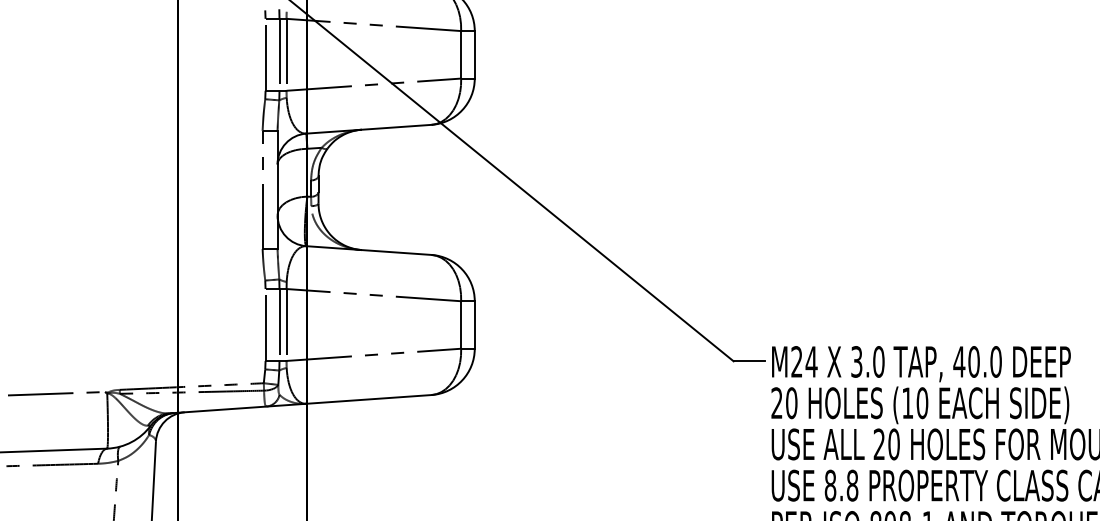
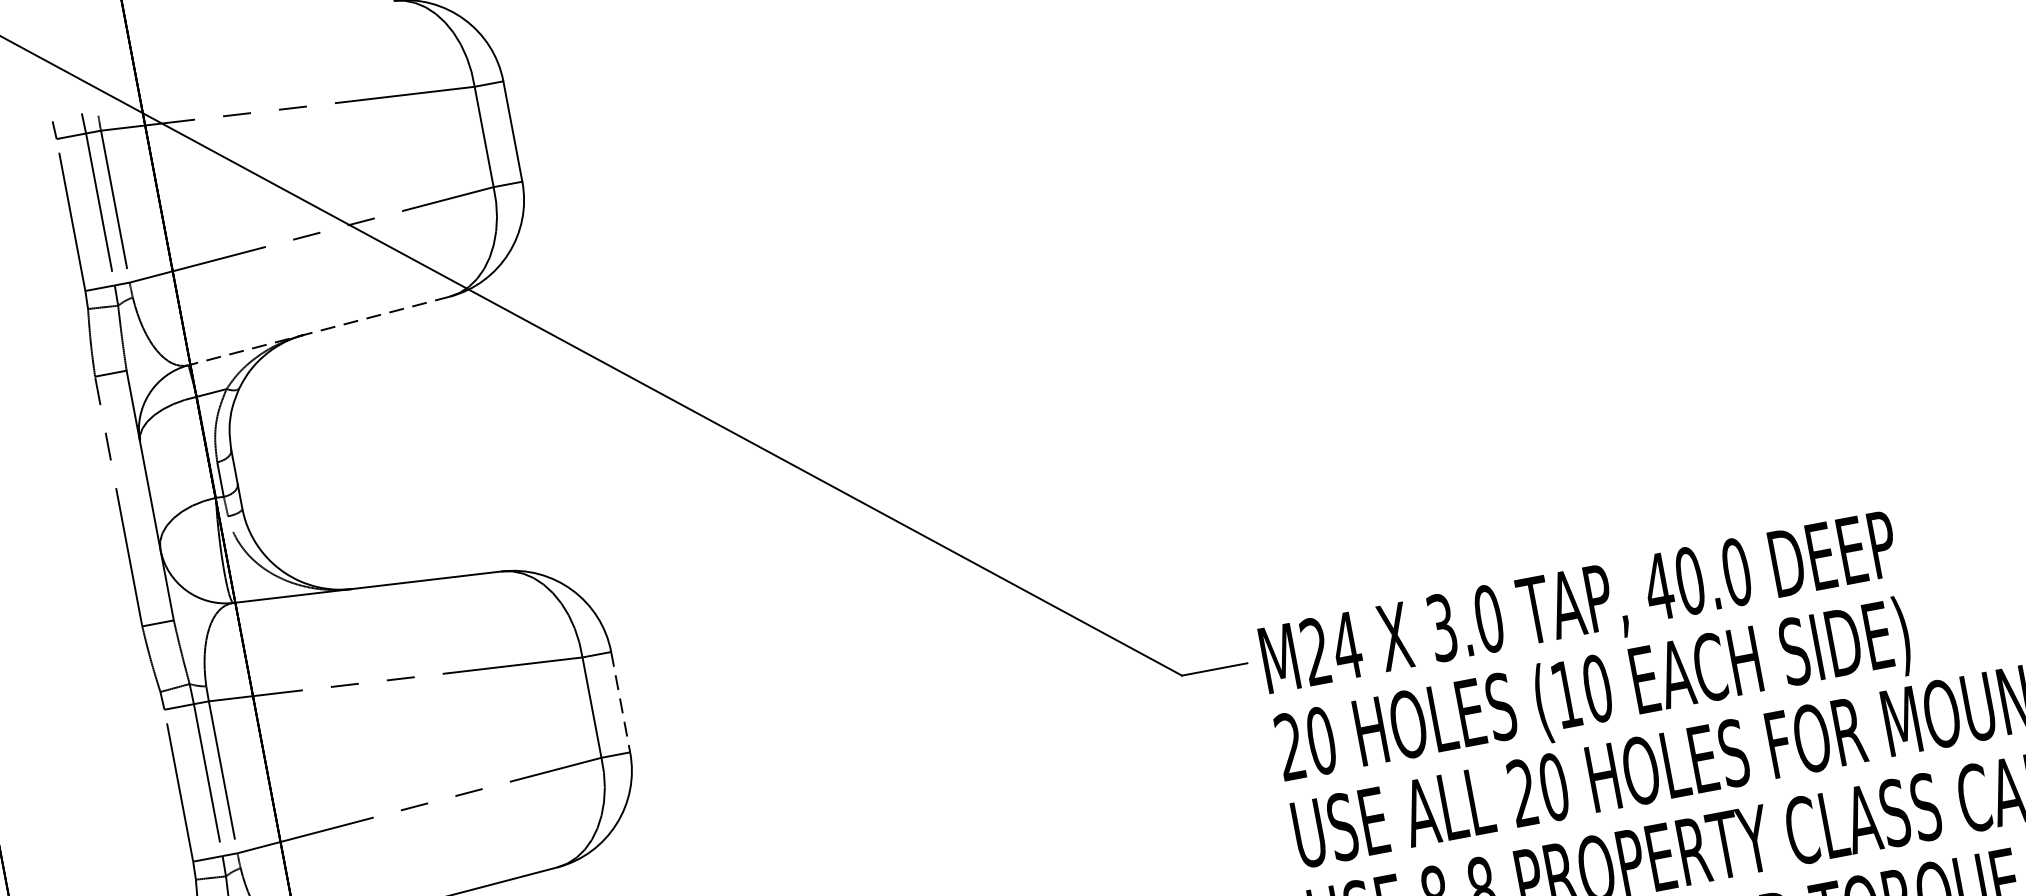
line: (368, 129) -> (318, 331), solid -> dashed
line: (474, 324) -> (619, 701), solid -> dashed

